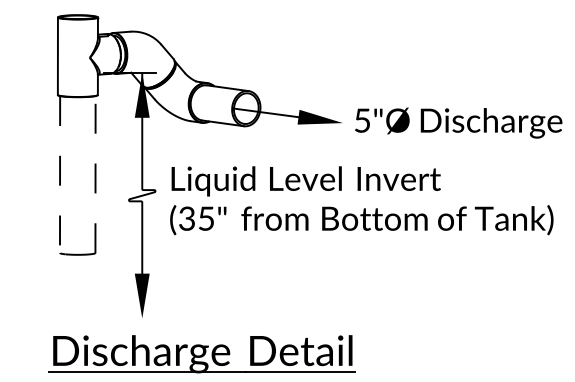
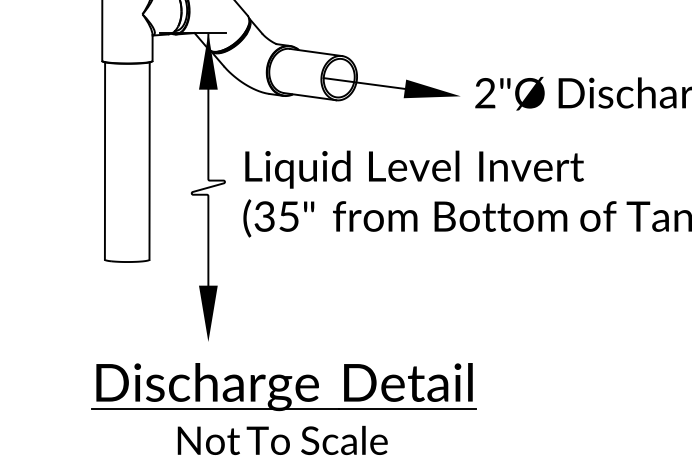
text: (362, 120) -> (485, 93), 5"Ø -> 2"Ø
line: (60, 174) -> (105, 160), dashed -> solid
line: (95, 174) -> (149, 160), dashed -> solid

